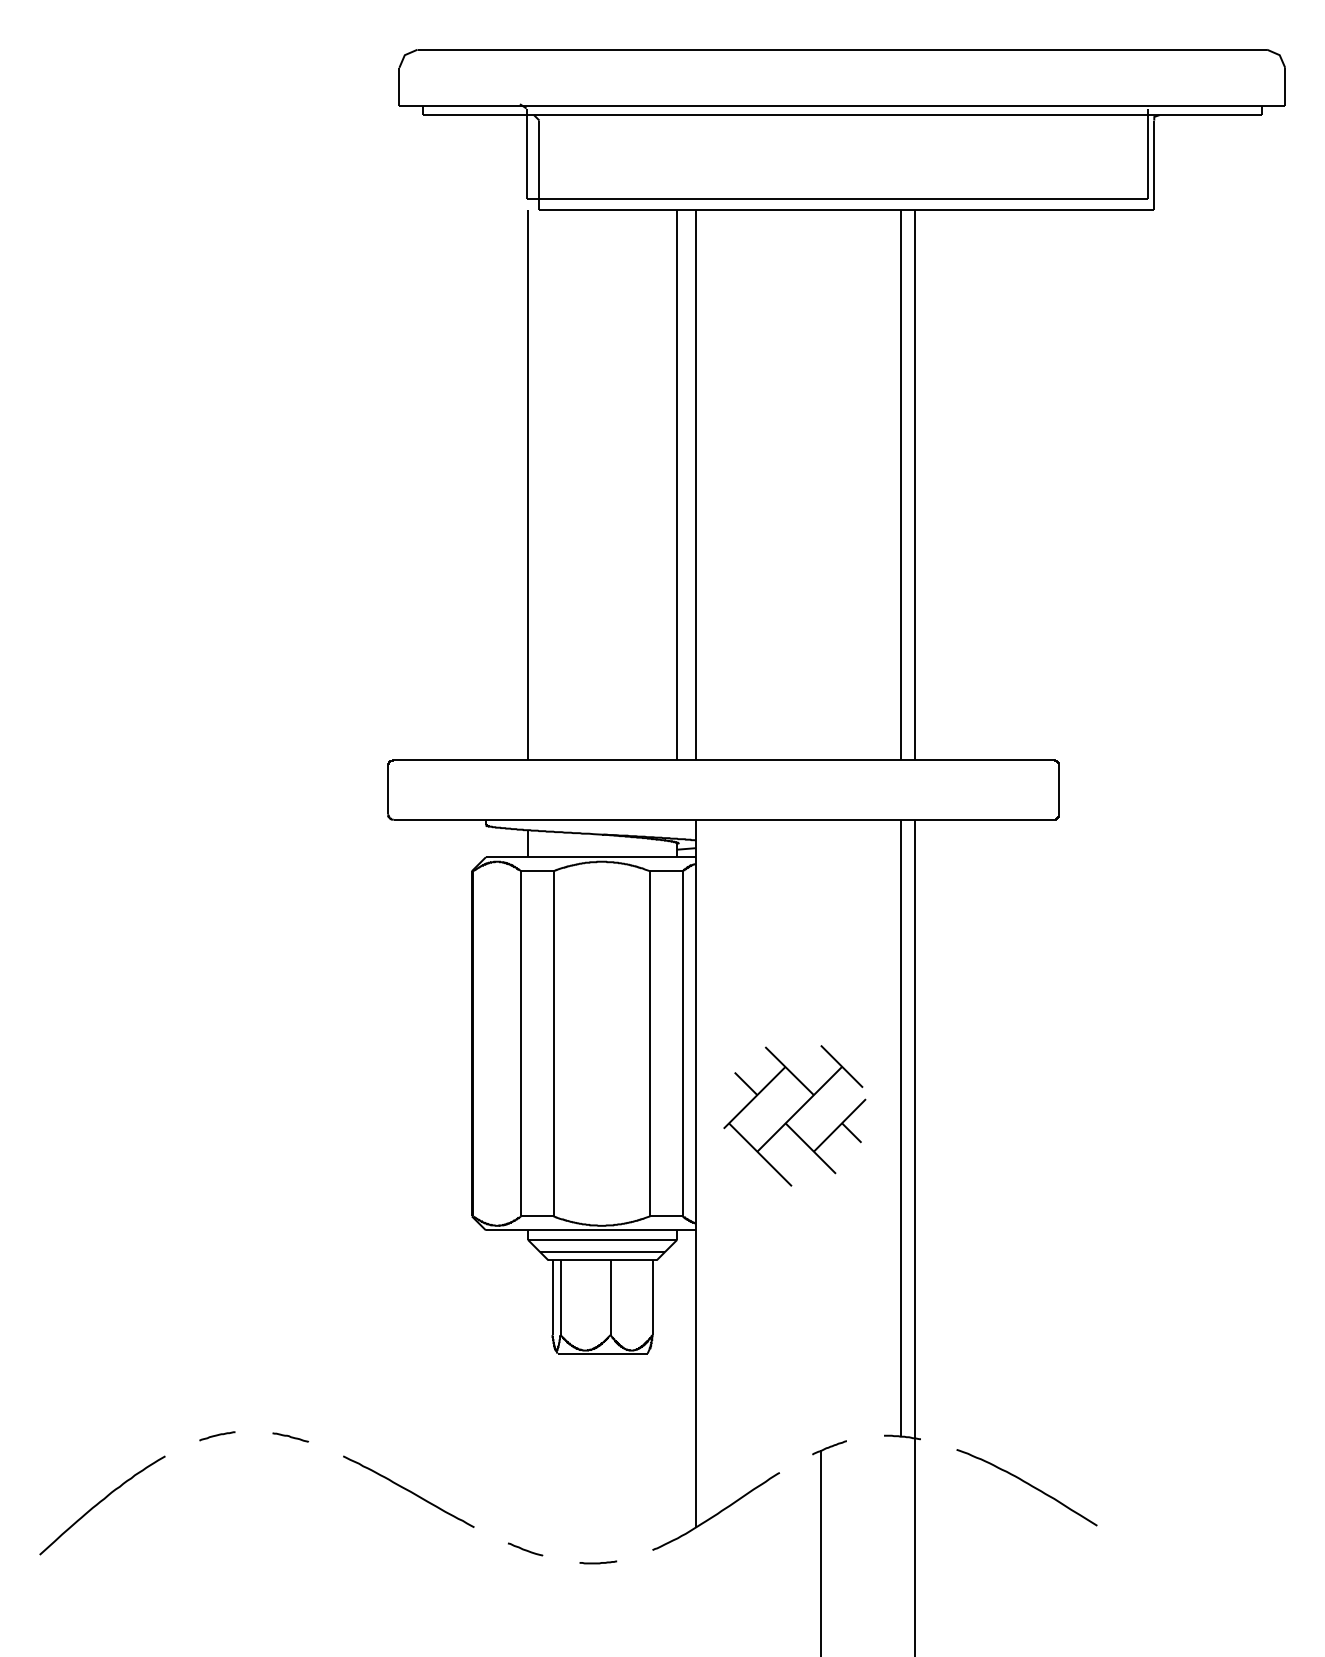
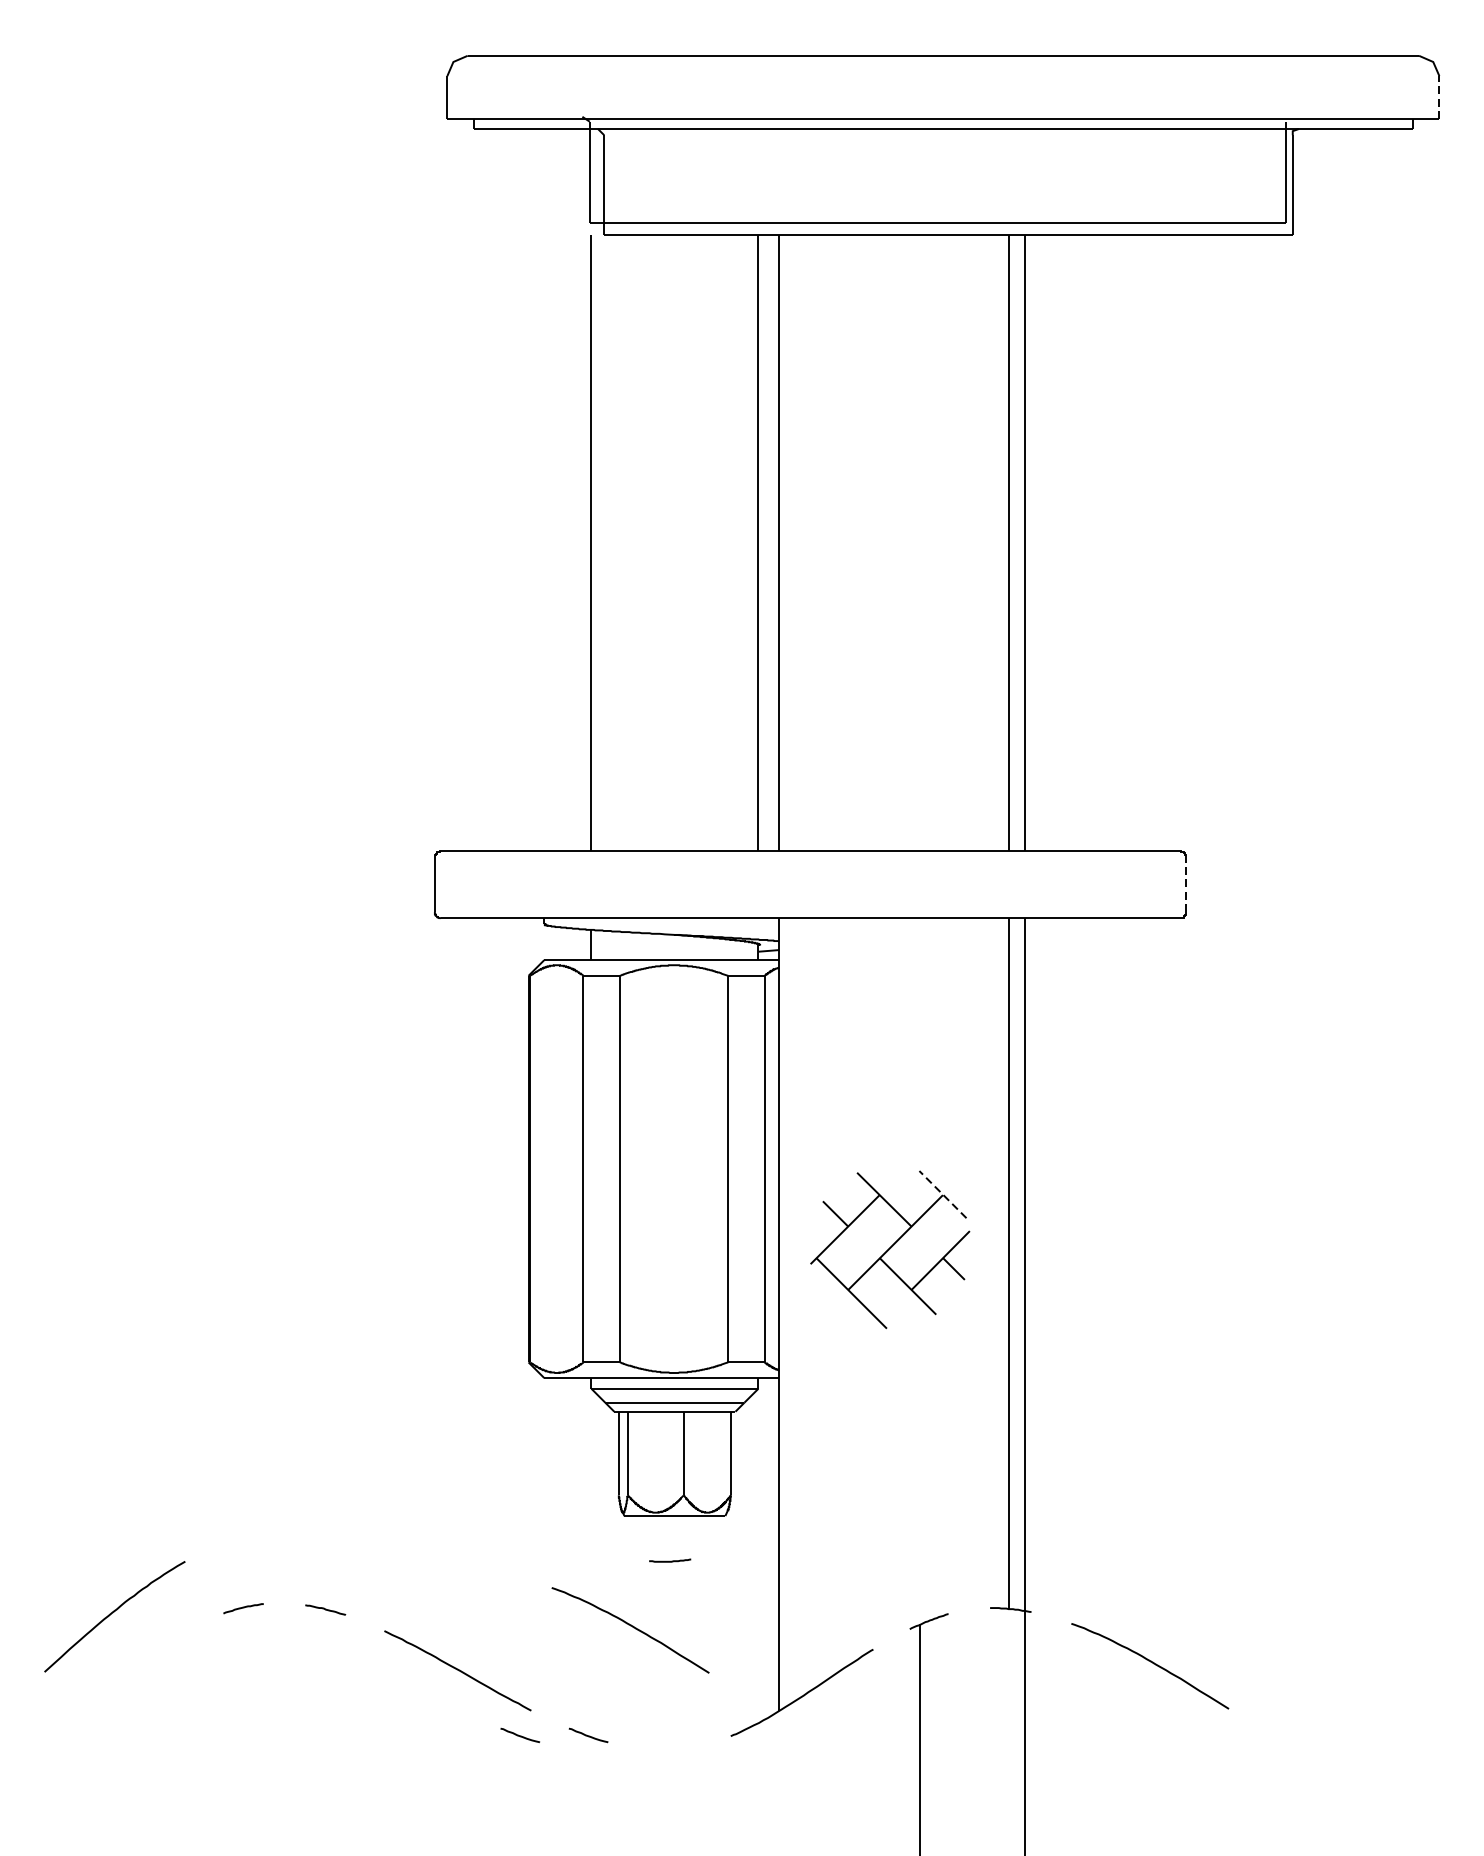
line: (1285, 86) -> (1439, 97), solid -> dashed
line: (1059, 789) -> (1186, 884), solid -> dashed
line: (841, 1066) -> (942, 1194), solid -> dashed
curve: (564, 1453) -> (632, 1627), added
curve: (101, 1502) -> (113, 1613), moved
line: (464, 1549) -> (520, 1735), added
line: (598, 1562) -> (670, 1560), moved

